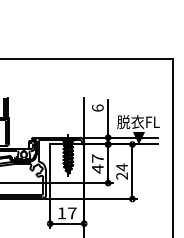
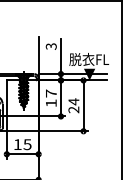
text: (97, 107) -> (50, 45), 6 -> 3
text: (97, 168) -> (50, 102), 47 -> 17
text: (72, 213) -> (27, 144), 17 -> 15

